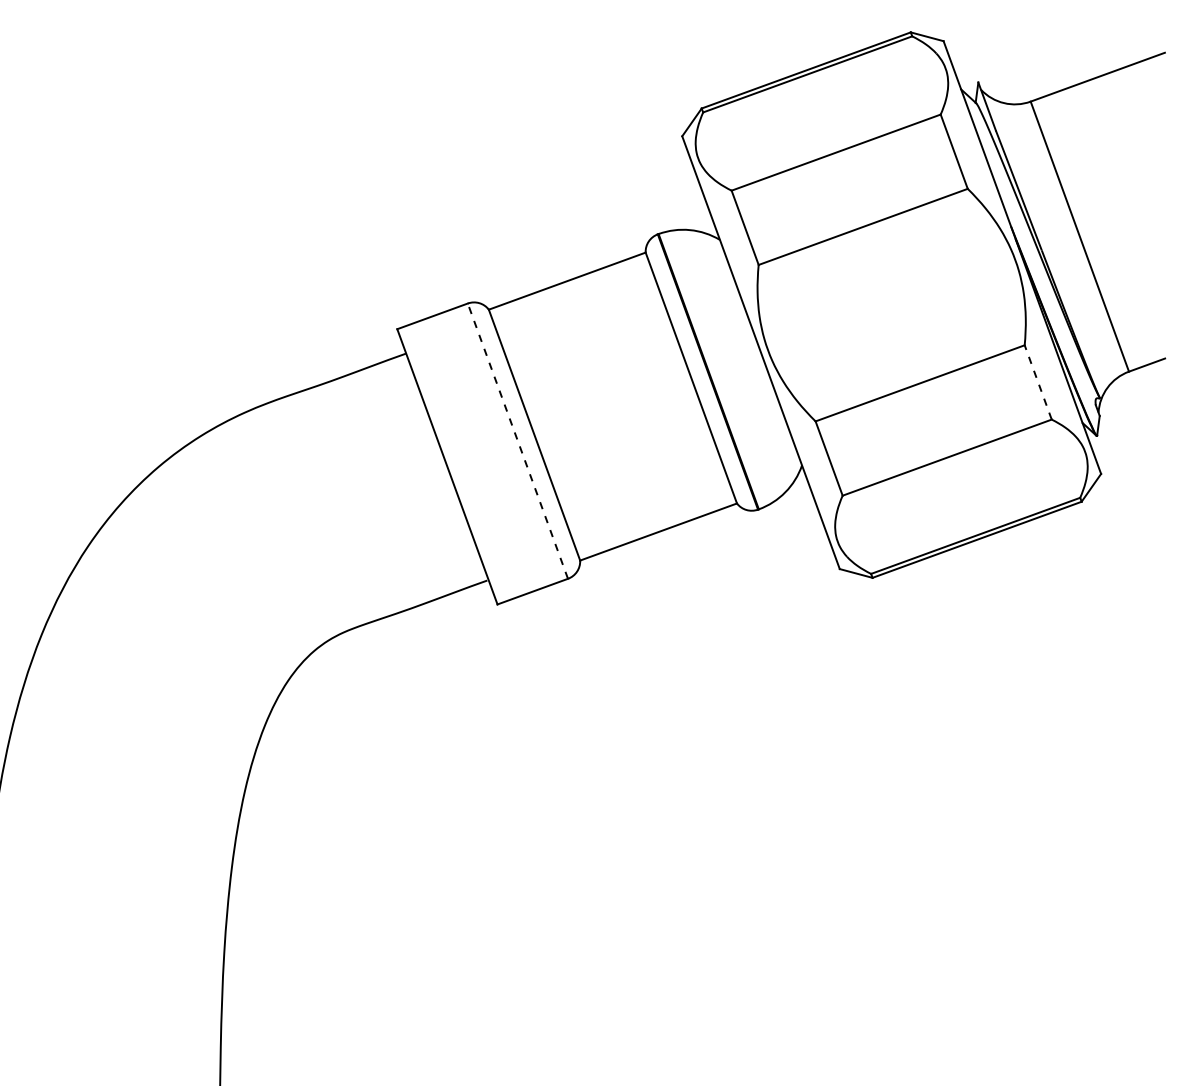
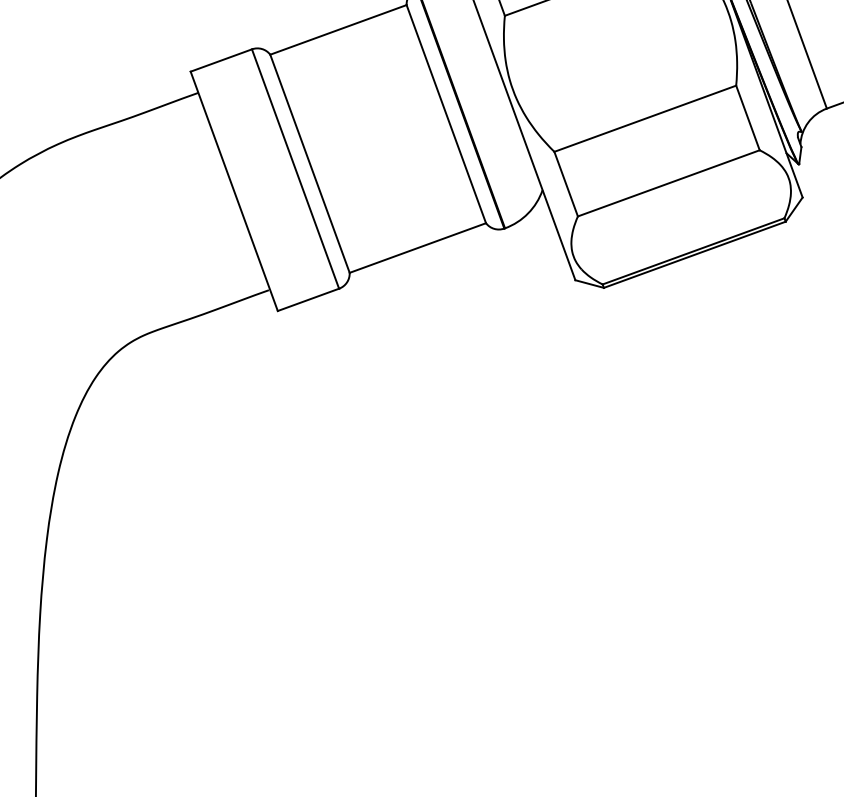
line: (1038, 382) -> (748, 118), dashed -> solid
line: (517, 440) -> (295, 168), dashed -> solid

